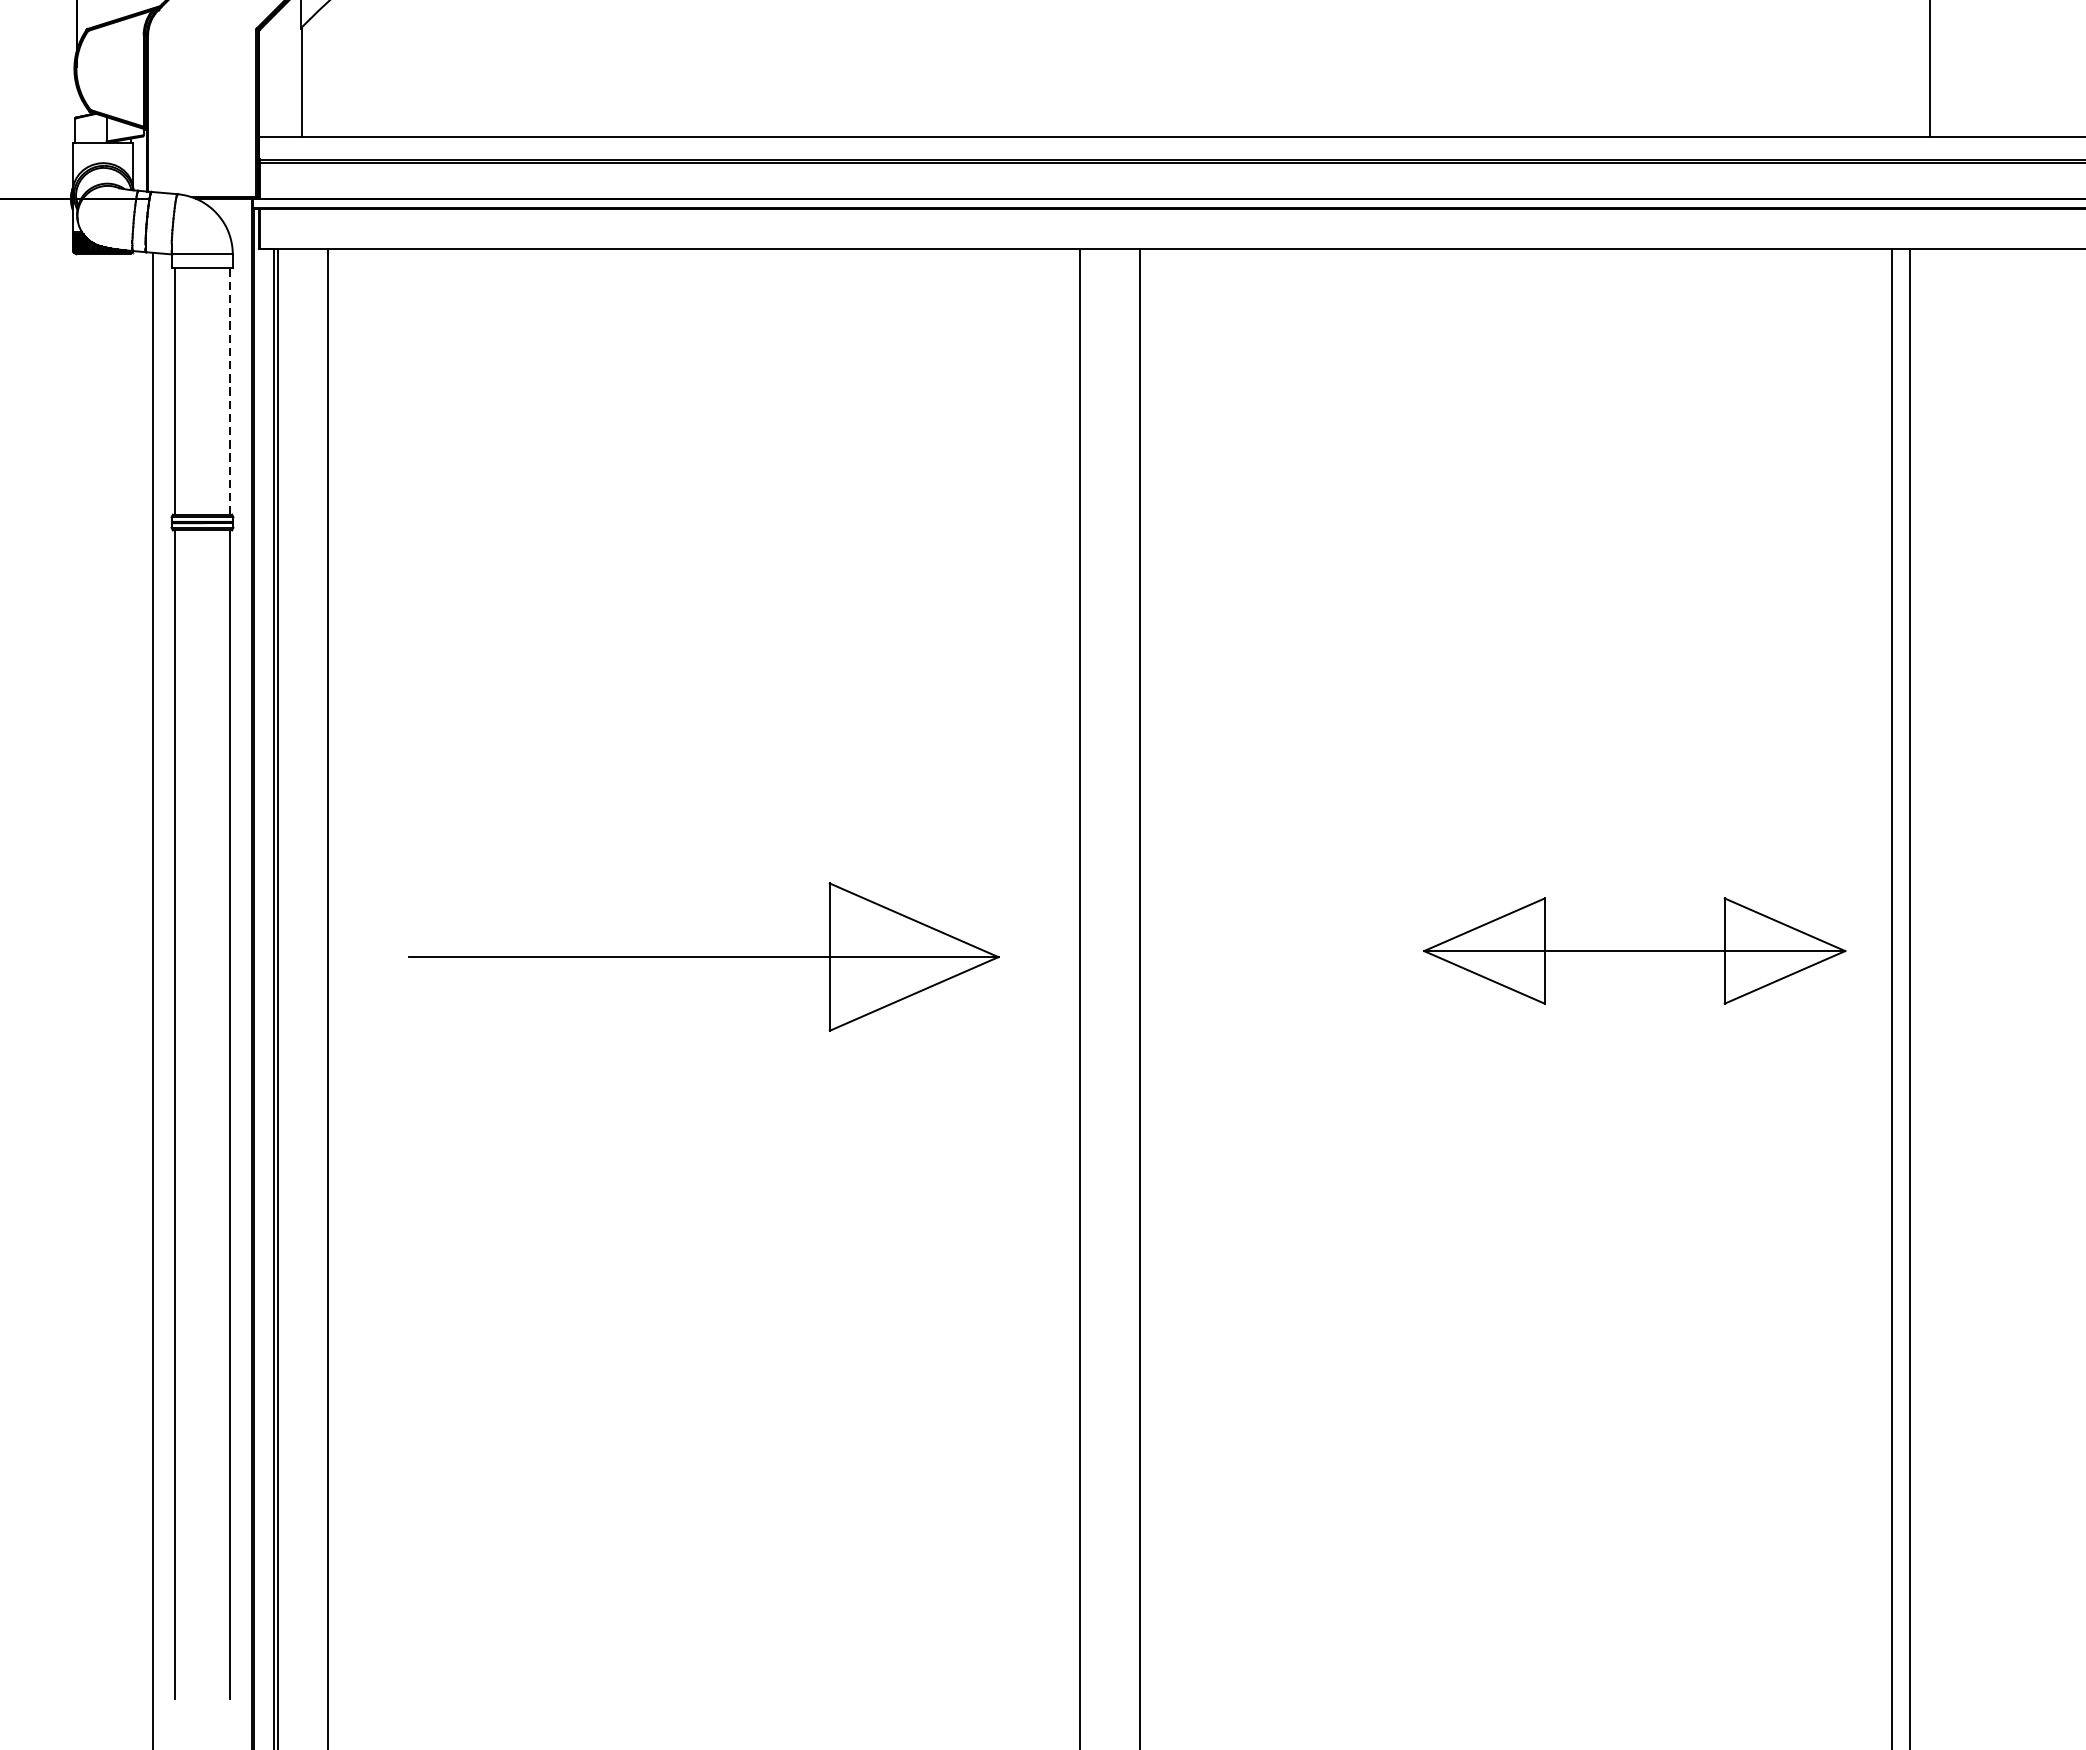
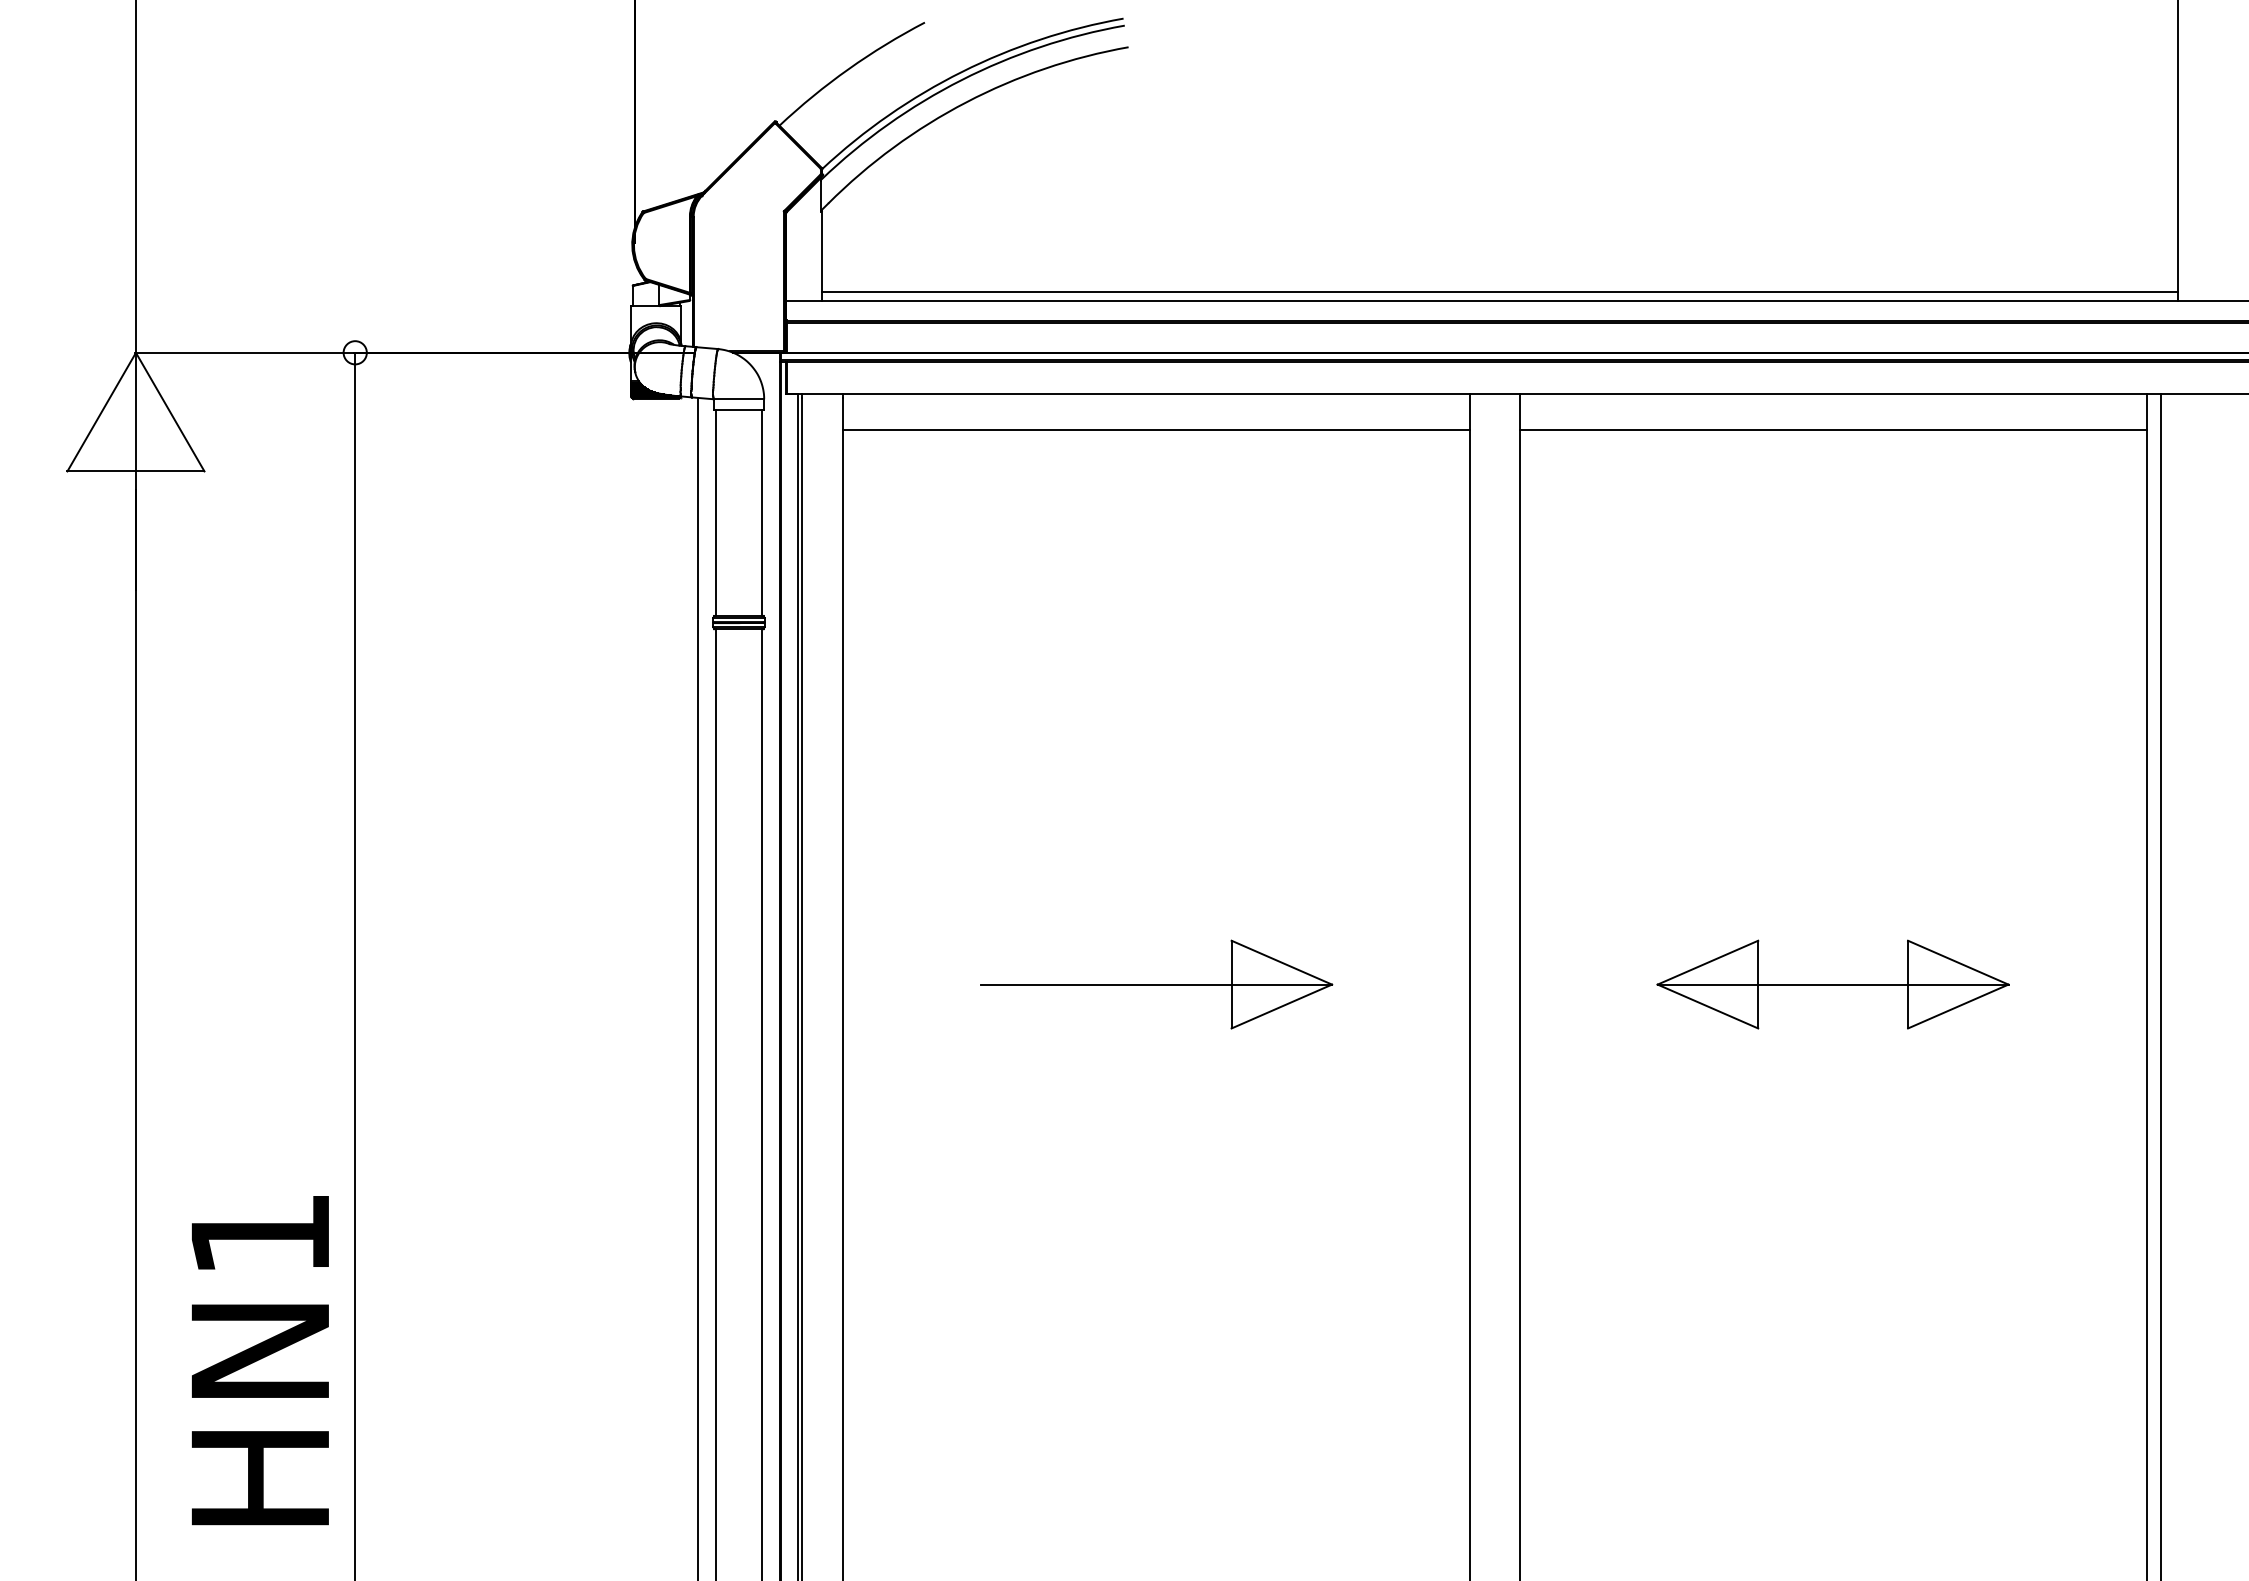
line: (1115, 126) -> (1499, 292), added
line: (703, 290) -> (1156, 429), added
line: (1515, 290) -> (1832, 429), added
line: (229, 391) -> (761, 513), dashed -> solid
part: (1634, 950) -> (1832, 984), moved
part: (703, 956) -> (1156, 984), size x0.71

